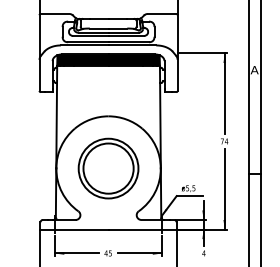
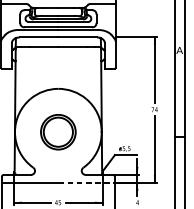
fill: (108, 59) -> (58, 41), removed
part: (108, 168) -> (58, 132), size x0.7
line: (143, 229) -> (87, 182), solid -> dashed

